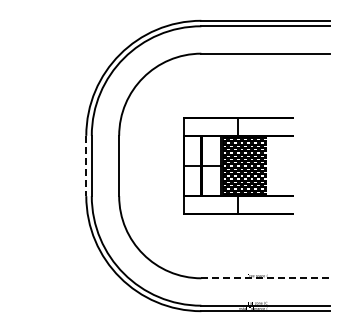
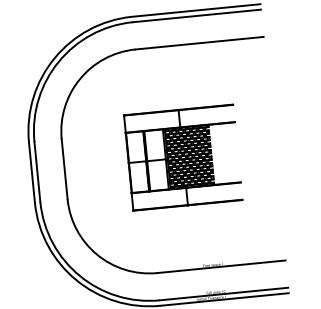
line: (86, 166) -> (32, 172), dashed -> solid
line: (266, 278) -> (222, 266), dashed -> solid

